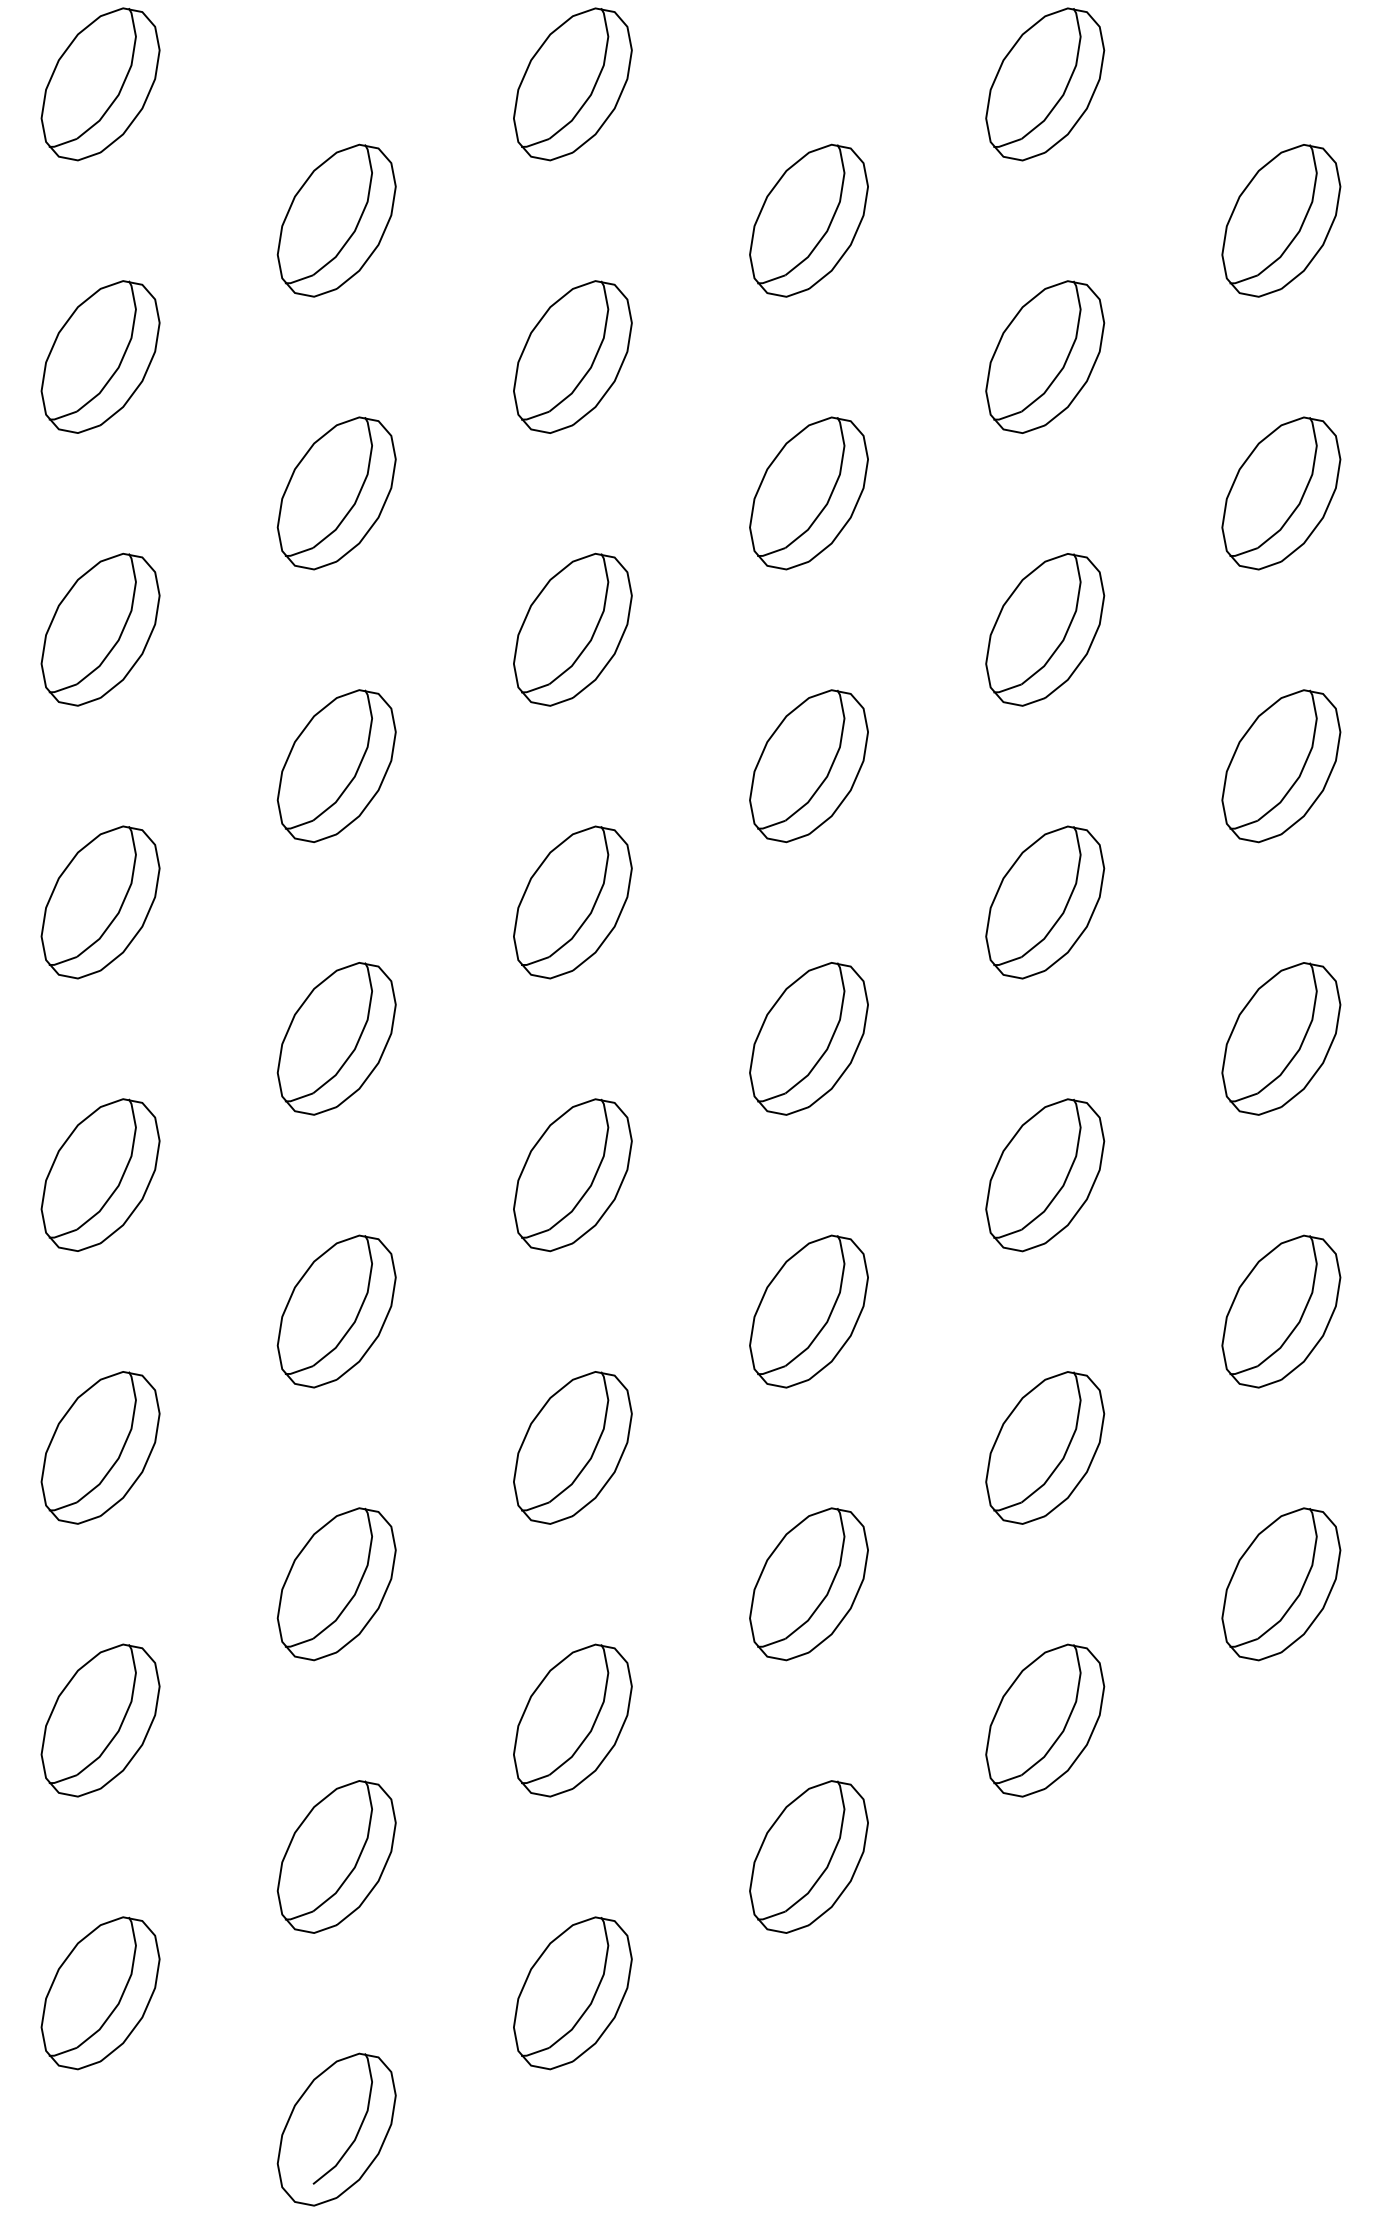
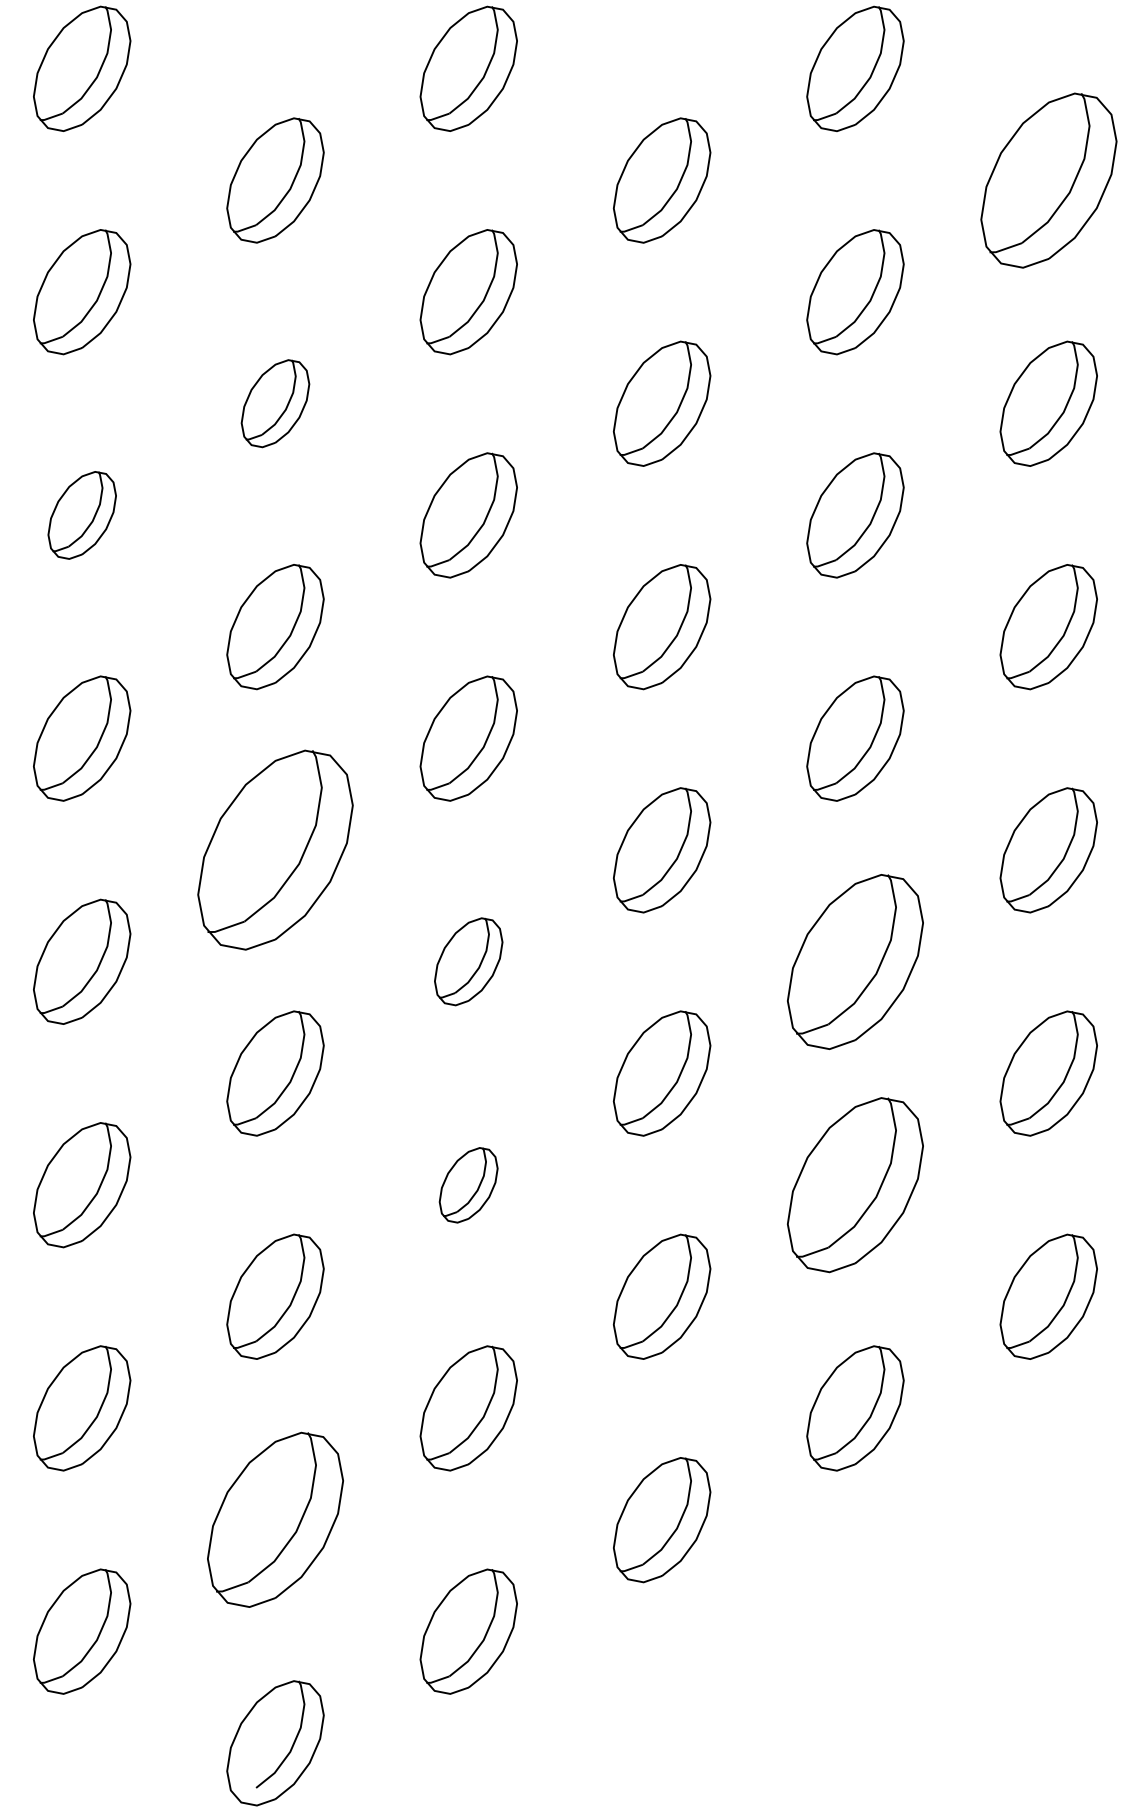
part: (1280, 220) -> (1048, 180), size x1.4
part: (336, 493) -> (275, 403), size x0.7
part: (101, 629) -> (82, 515), size x0.7
part: (336, 1039) -> (275, 850), size x1.6
part: (572, 1174) -> (468, 961), size x0.7
part: (1045, 1174) -> (855, 961), size x1.4
part: (572, 1448) -> (468, 1185), size x0.6
part: (1045, 1448) -> (855, 1185), size x1.4
part: (336, 1857) -> (275, 1520), size x1.4

